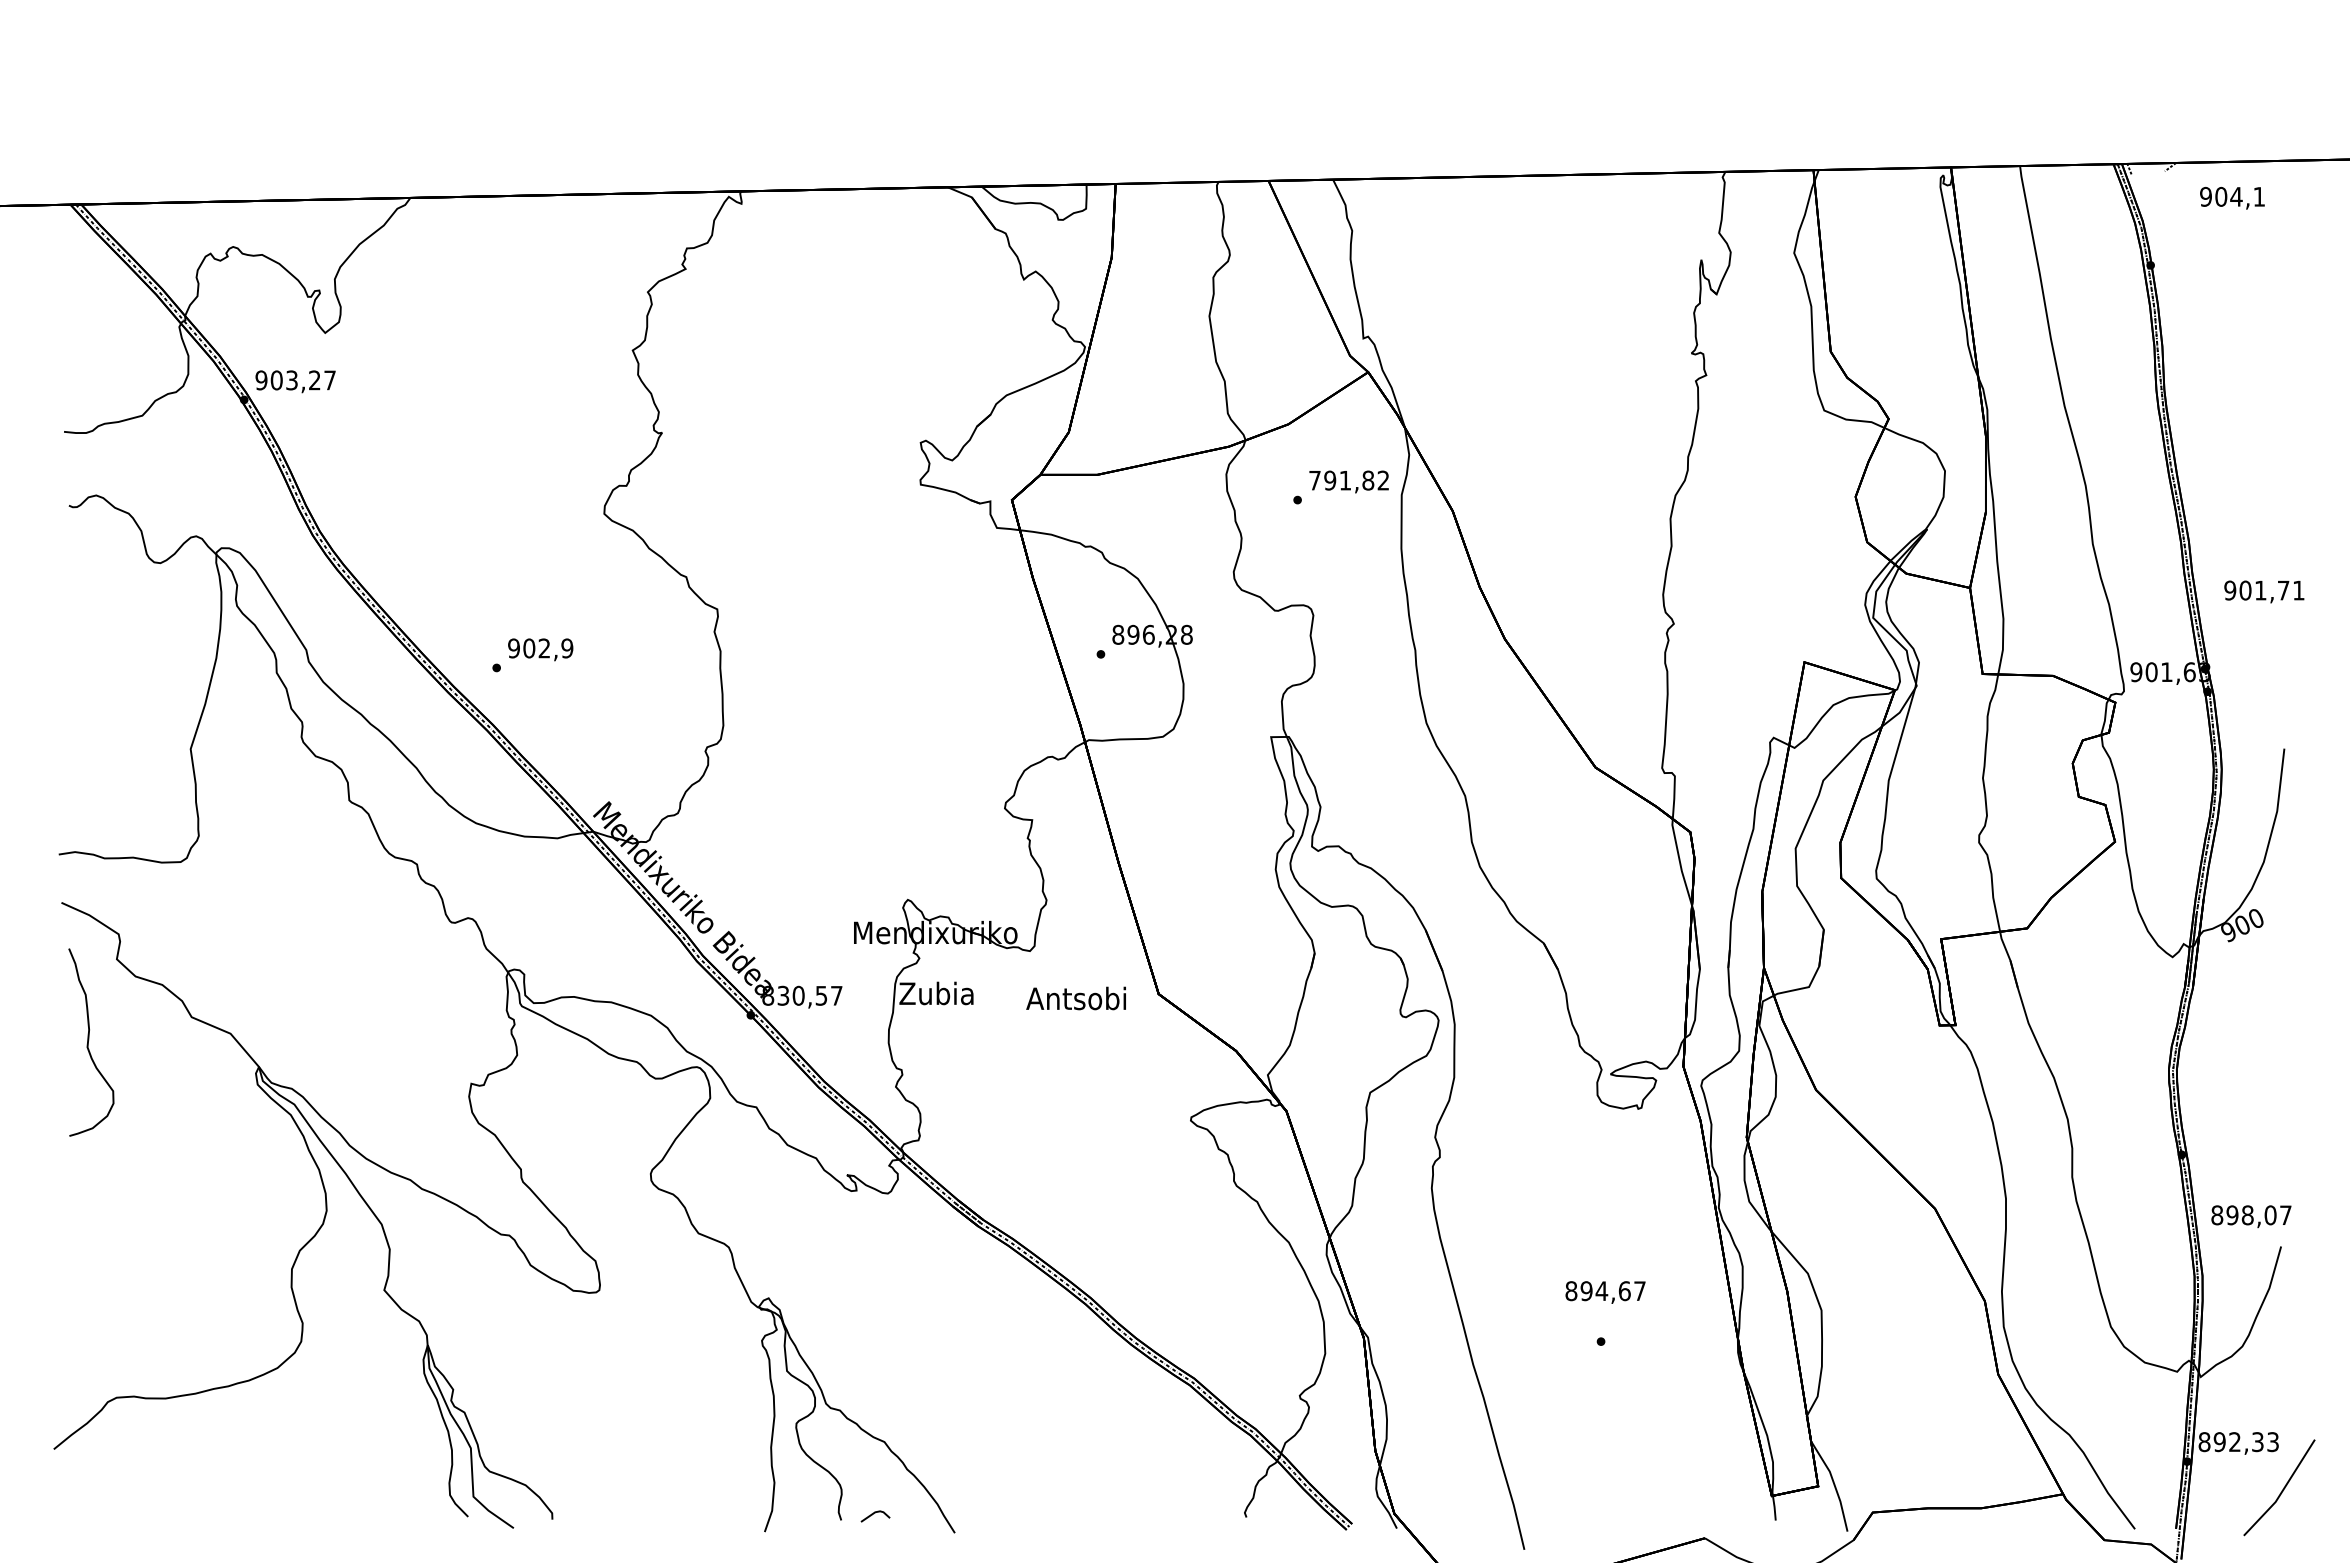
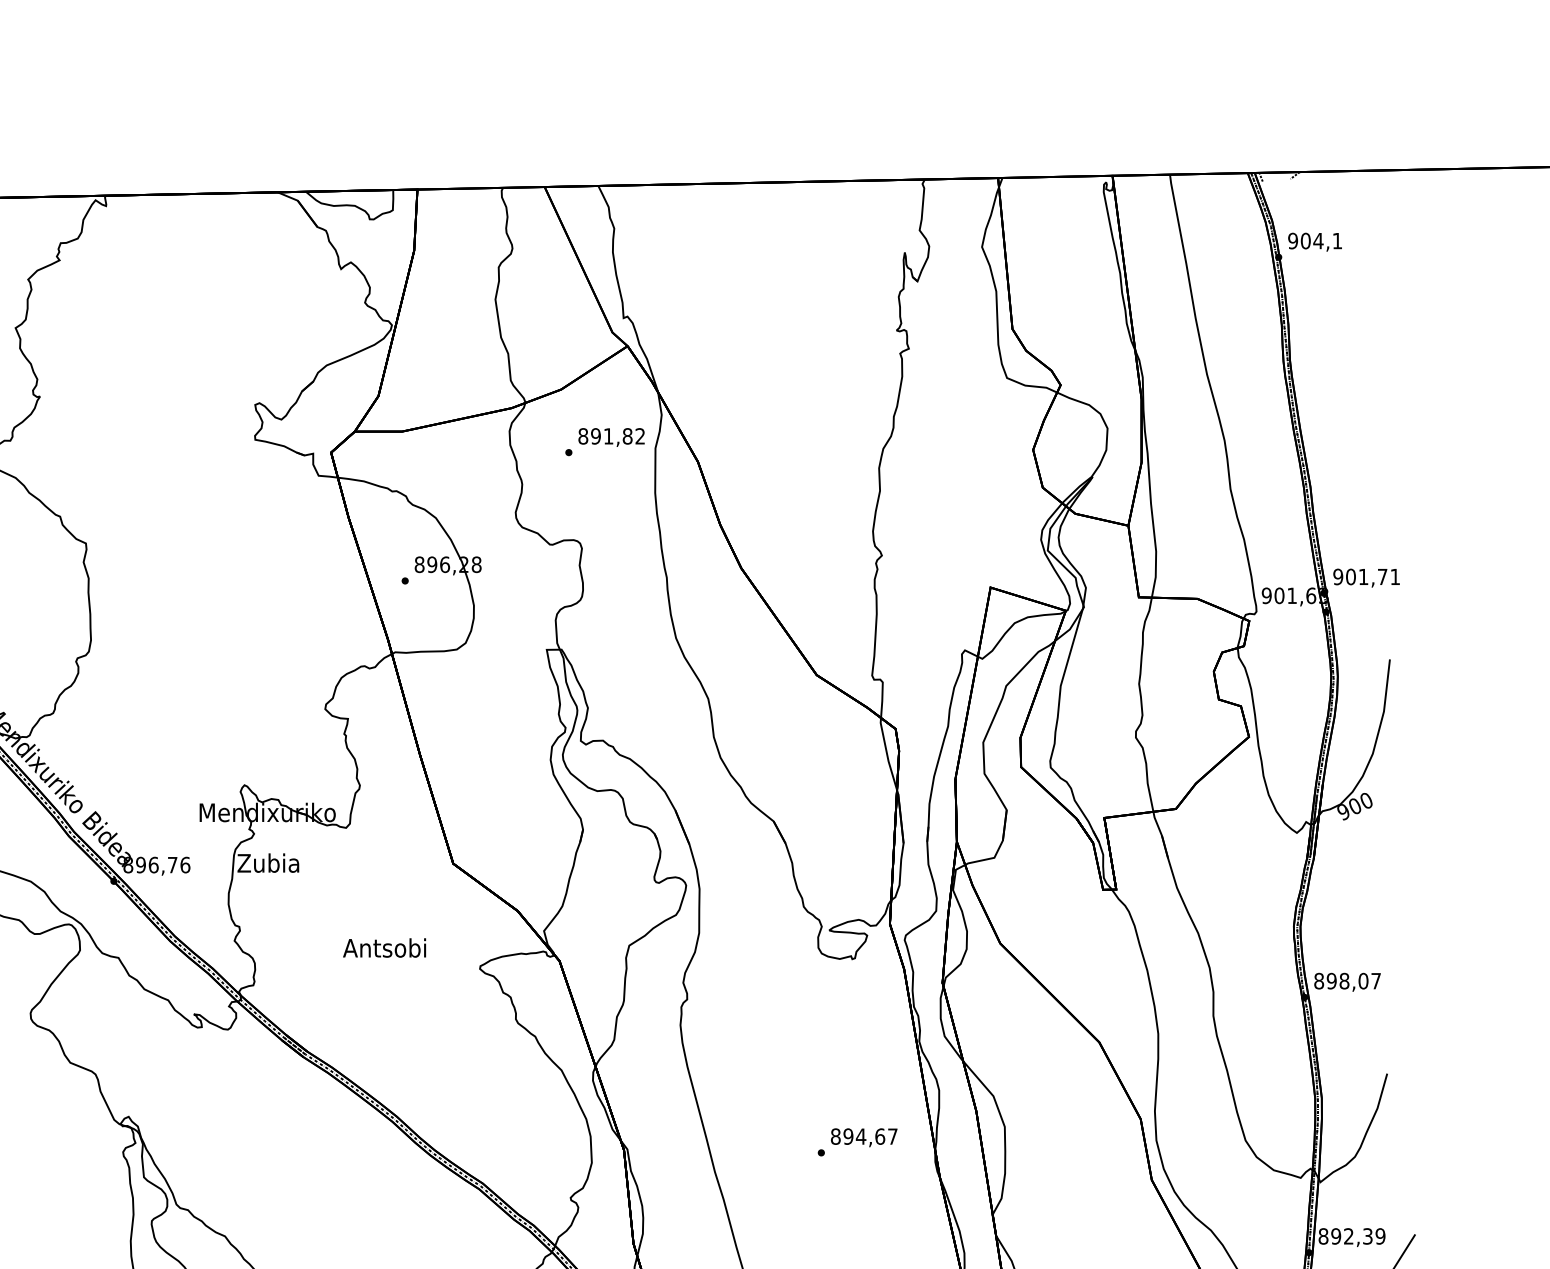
text: (2232, 197) -> (1315, 241), moved
text: (1314, 480) -> (582, 436), 791,82 -> 891,82
text: (2264, 591) -> (1366, 577), moved
text: (809, 995) -> (162, 864), 830,57 -> 896,76
text: (1075, 998) -> (384, 948), moved
text: (2251, 1216) -> (1347, 982), moved
text: (1605, 1292) -> (864, 1137), moved
text: (2273, 1441) -> (1380, 1235), 892,33 -> 892,39

